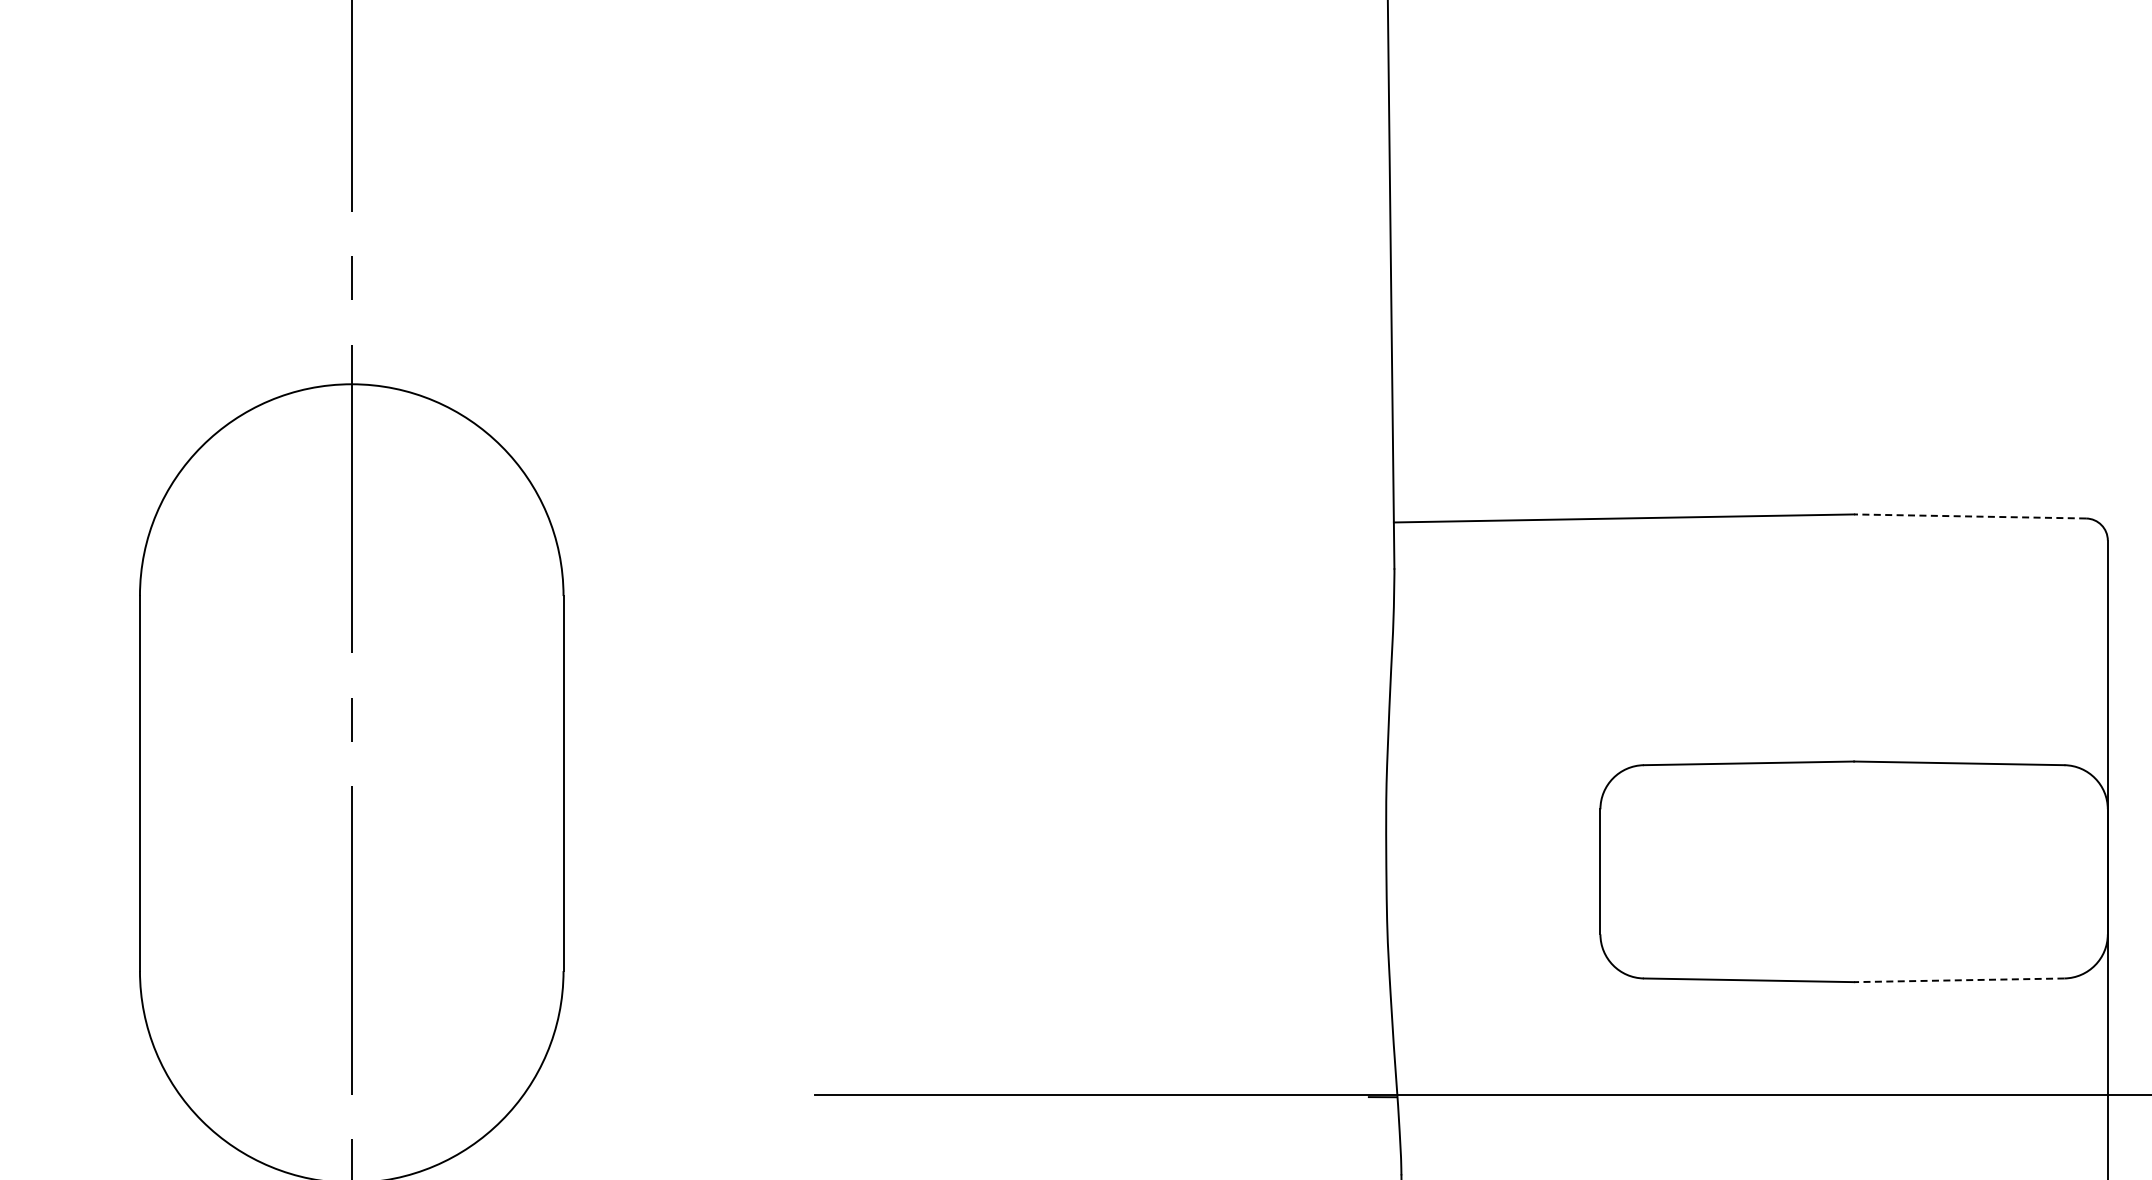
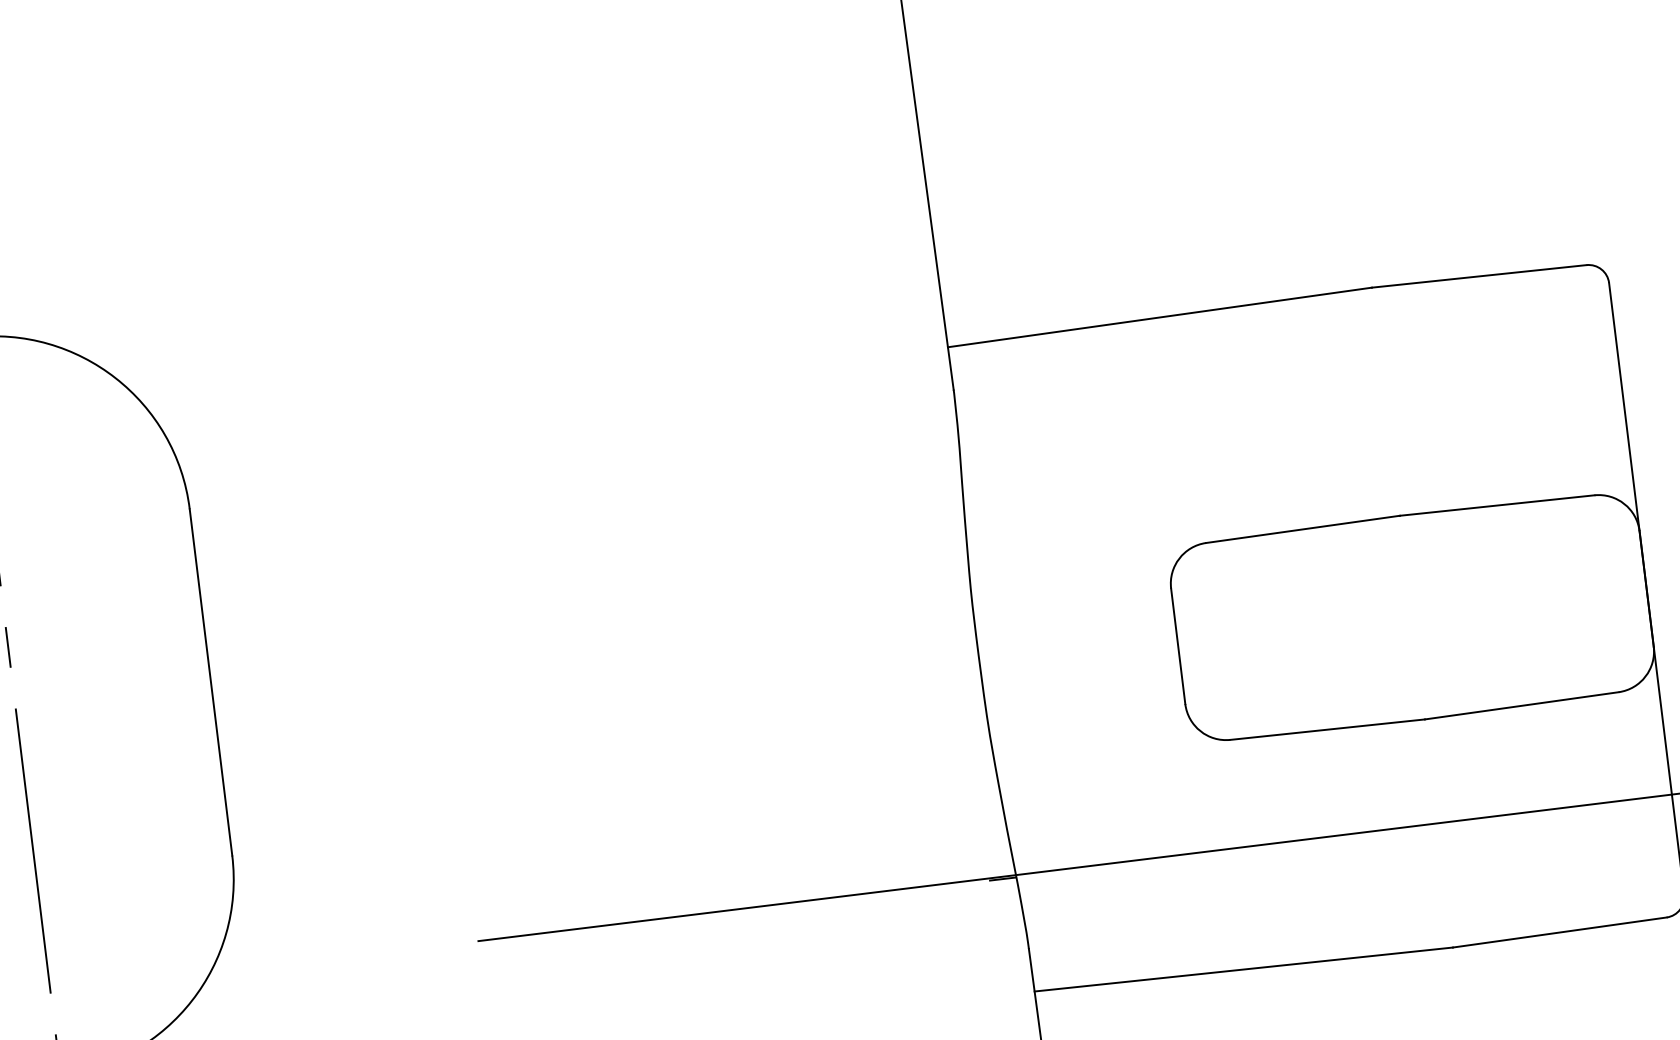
line: (1969, 516) -> (1478, 276), dashed -> solid
line: (1958, 980) -> (1521, 706), dashed -> solid

